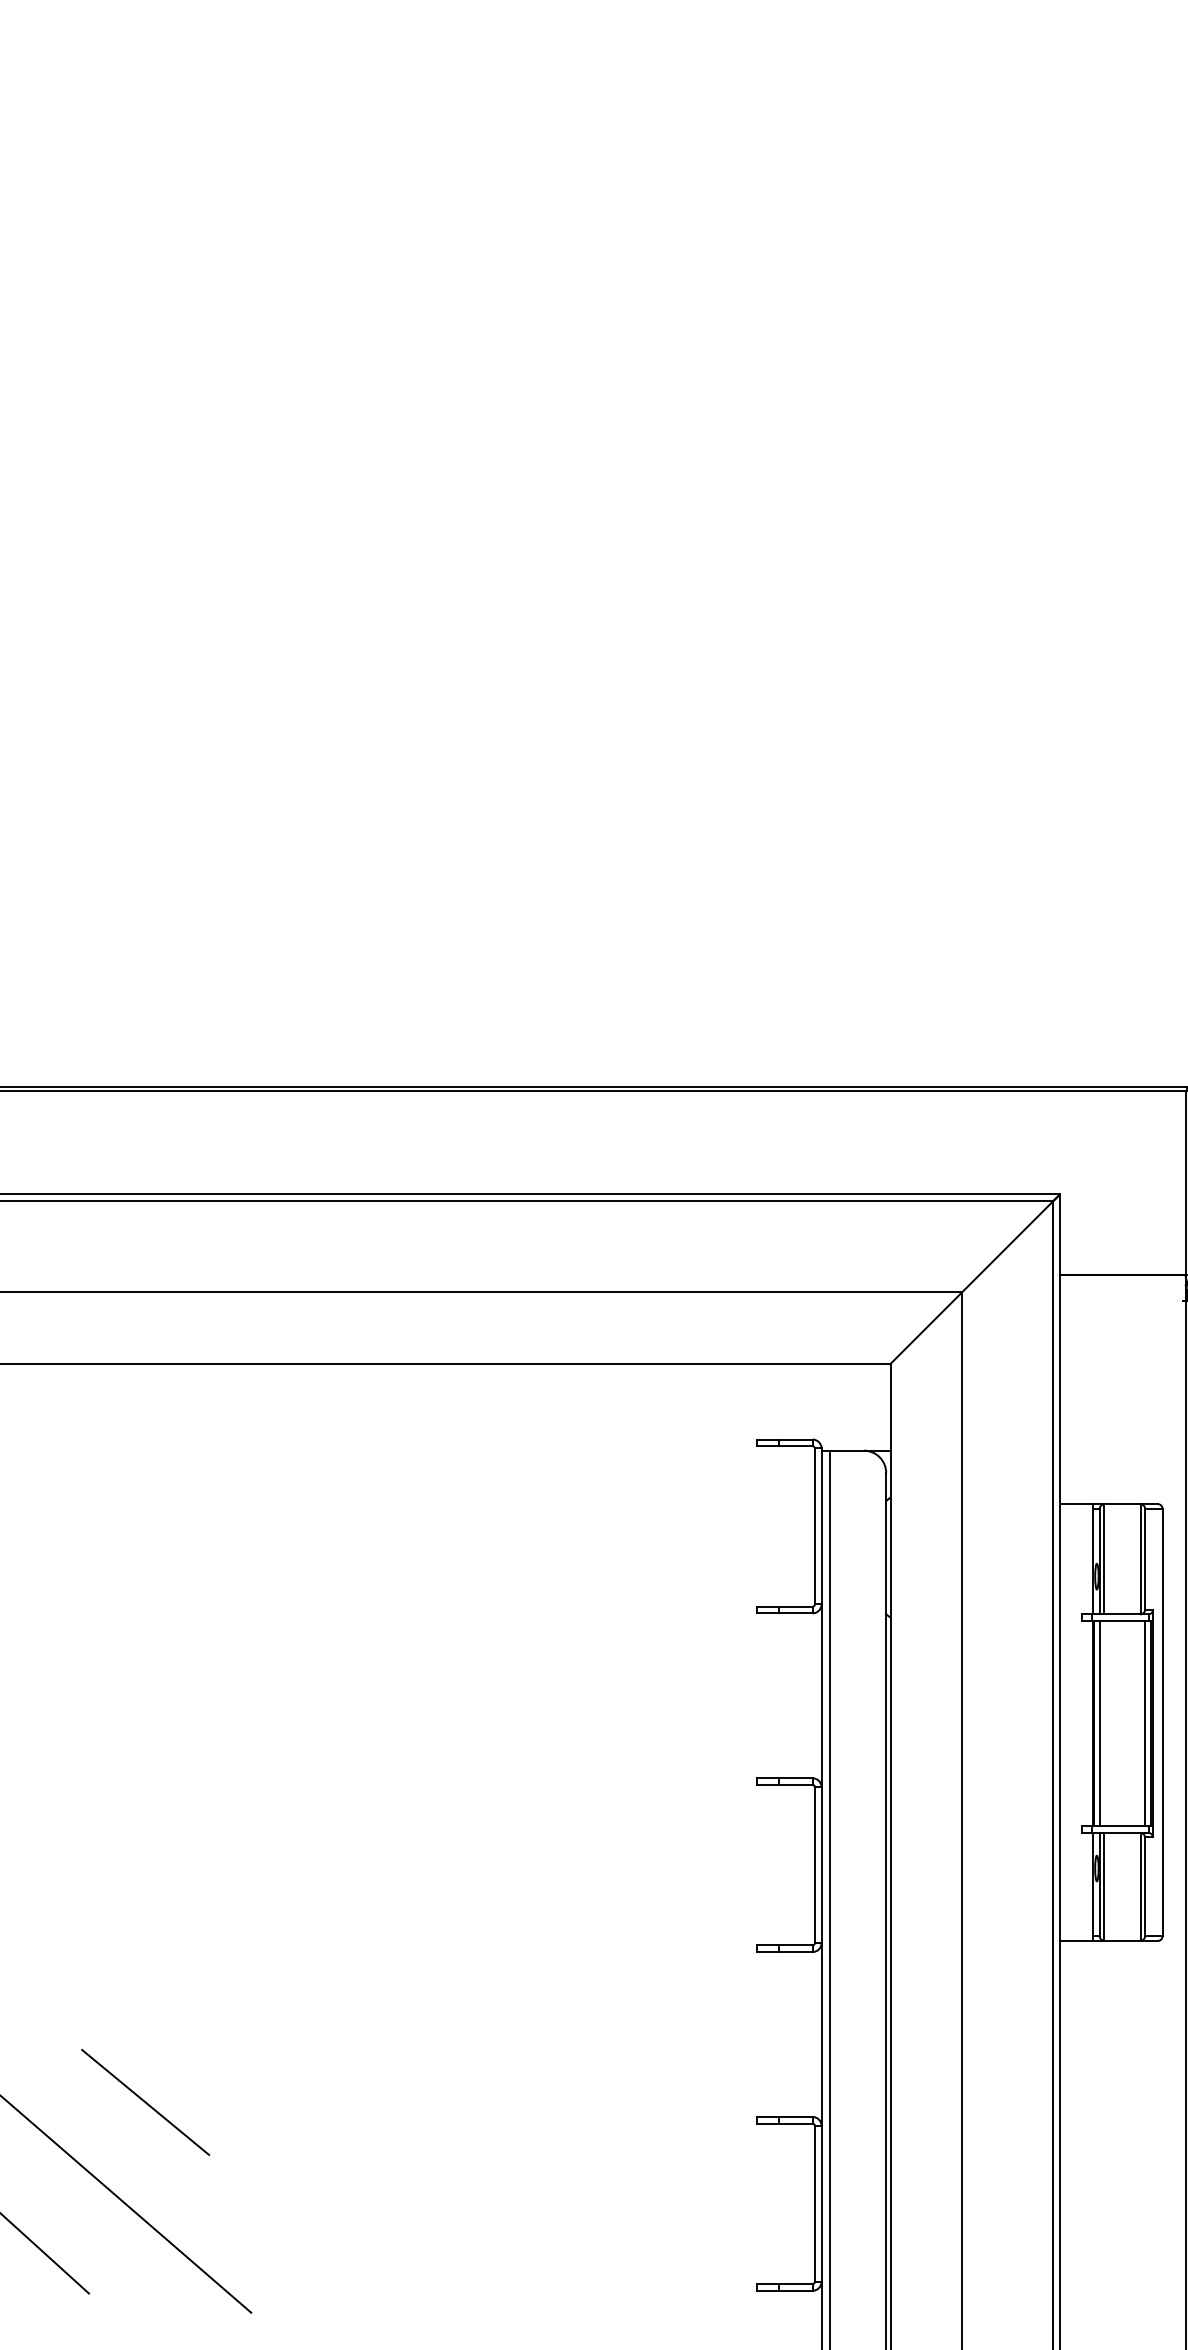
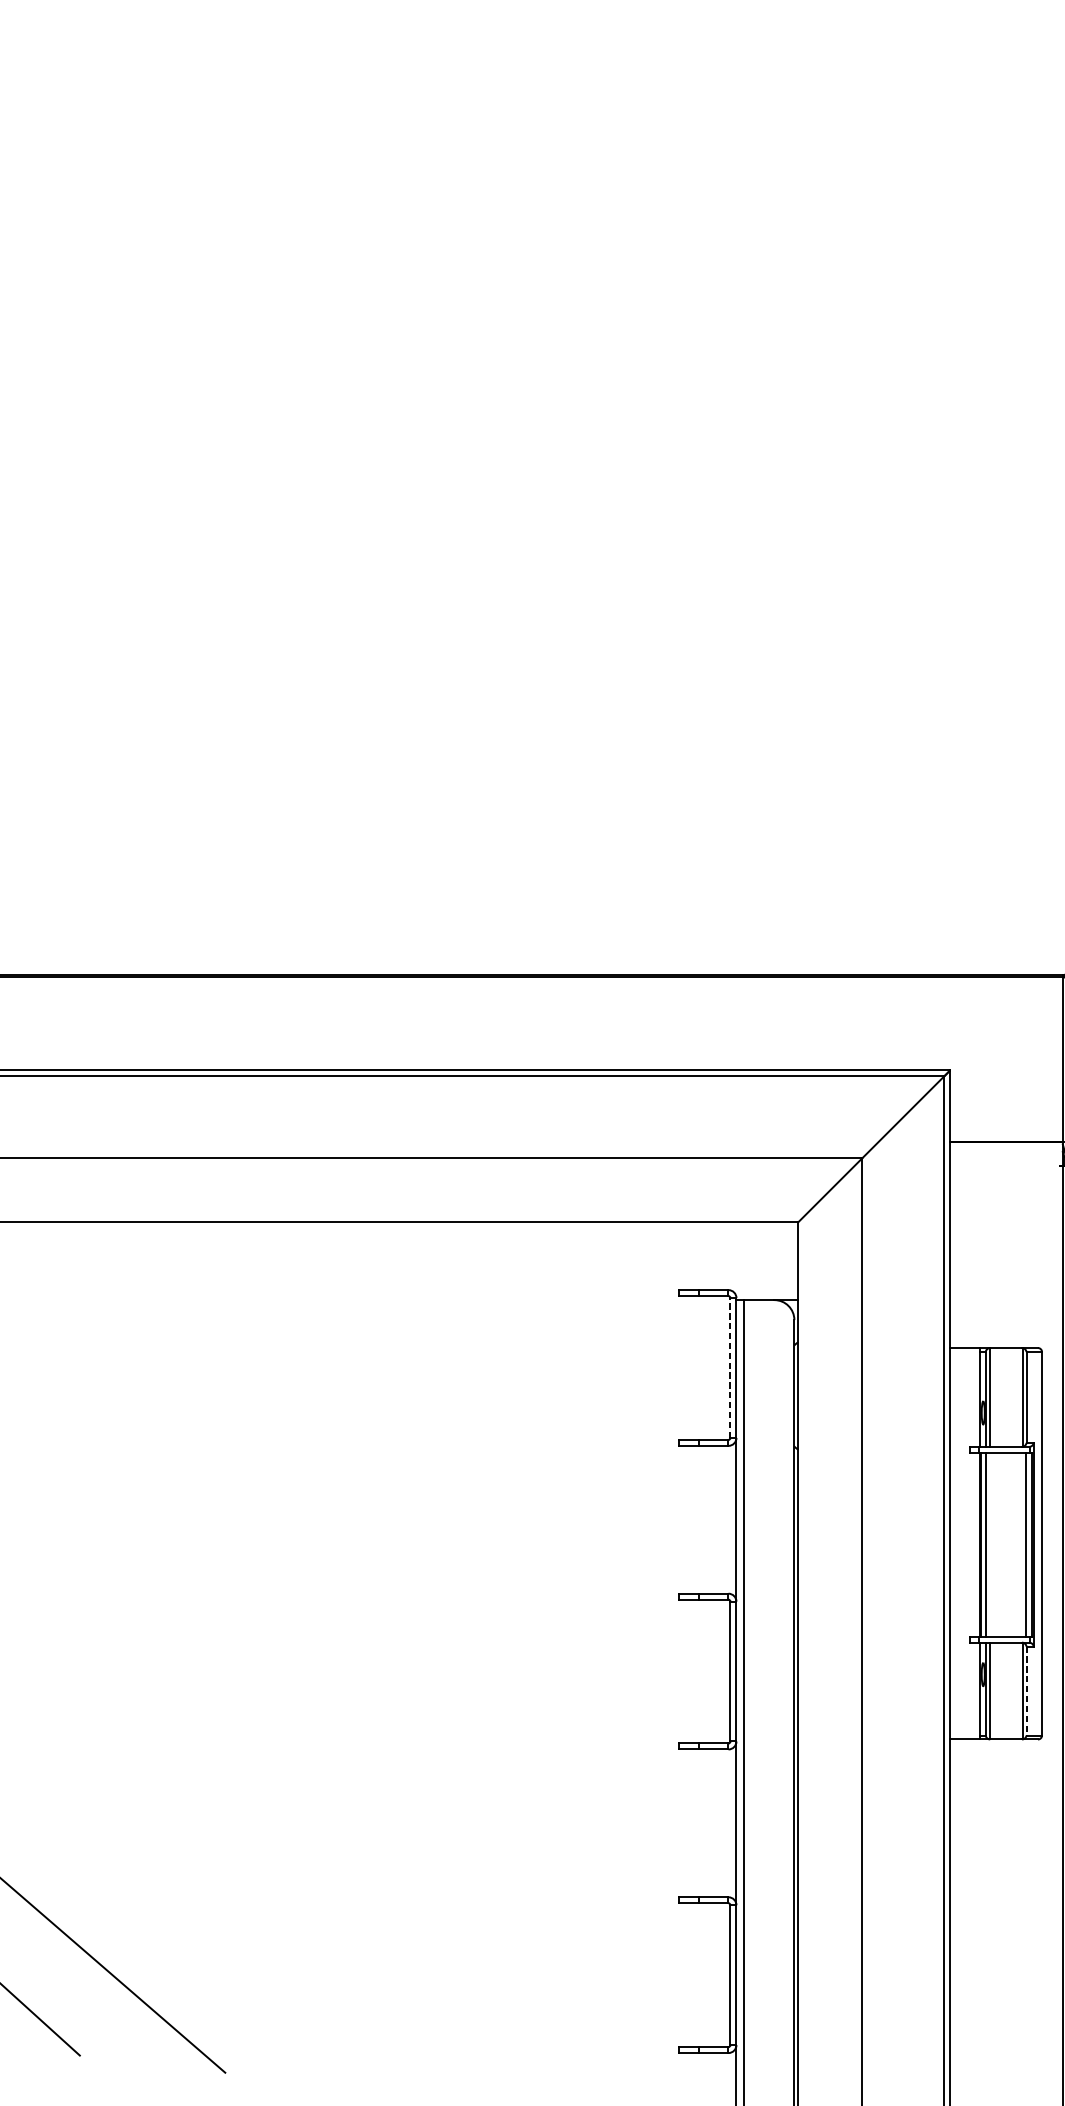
line: (814, 1526) -> (730, 1368), solid -> dashed
line: (1145, 1886) -> (1026, 1690), solid -> dashed
line: (145, 2102) -> (130, 1884), removed

